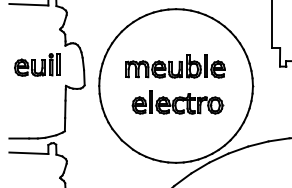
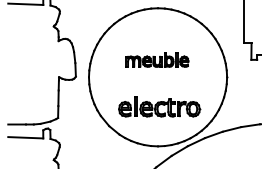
part: (37, 64) -> (33, 57), removed
part: (175, 66) -> (157, 59), size x0.7
part: (177, 102) -> (159, 106), moved

